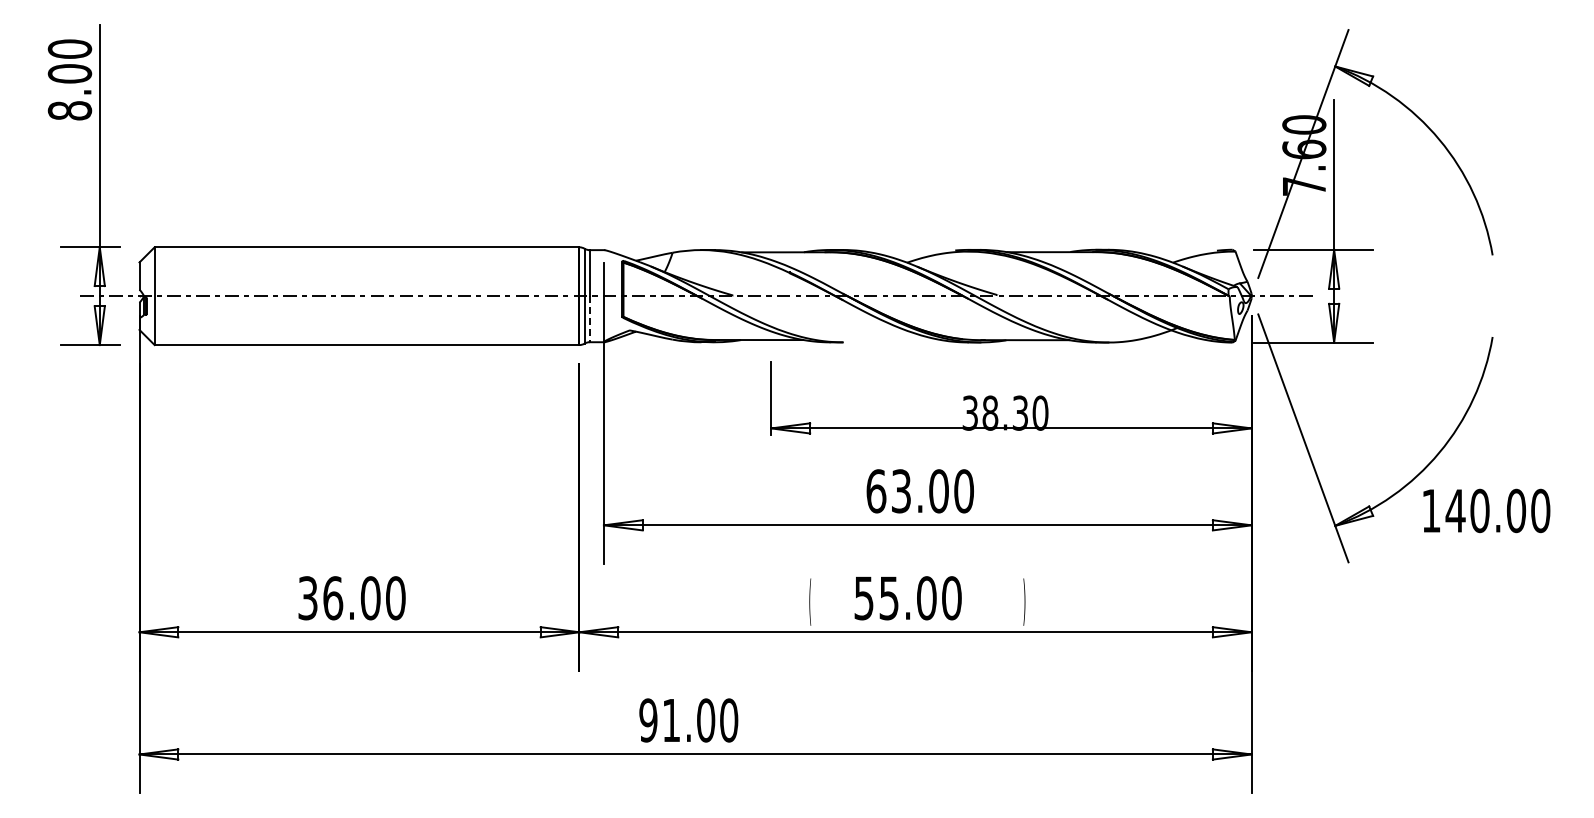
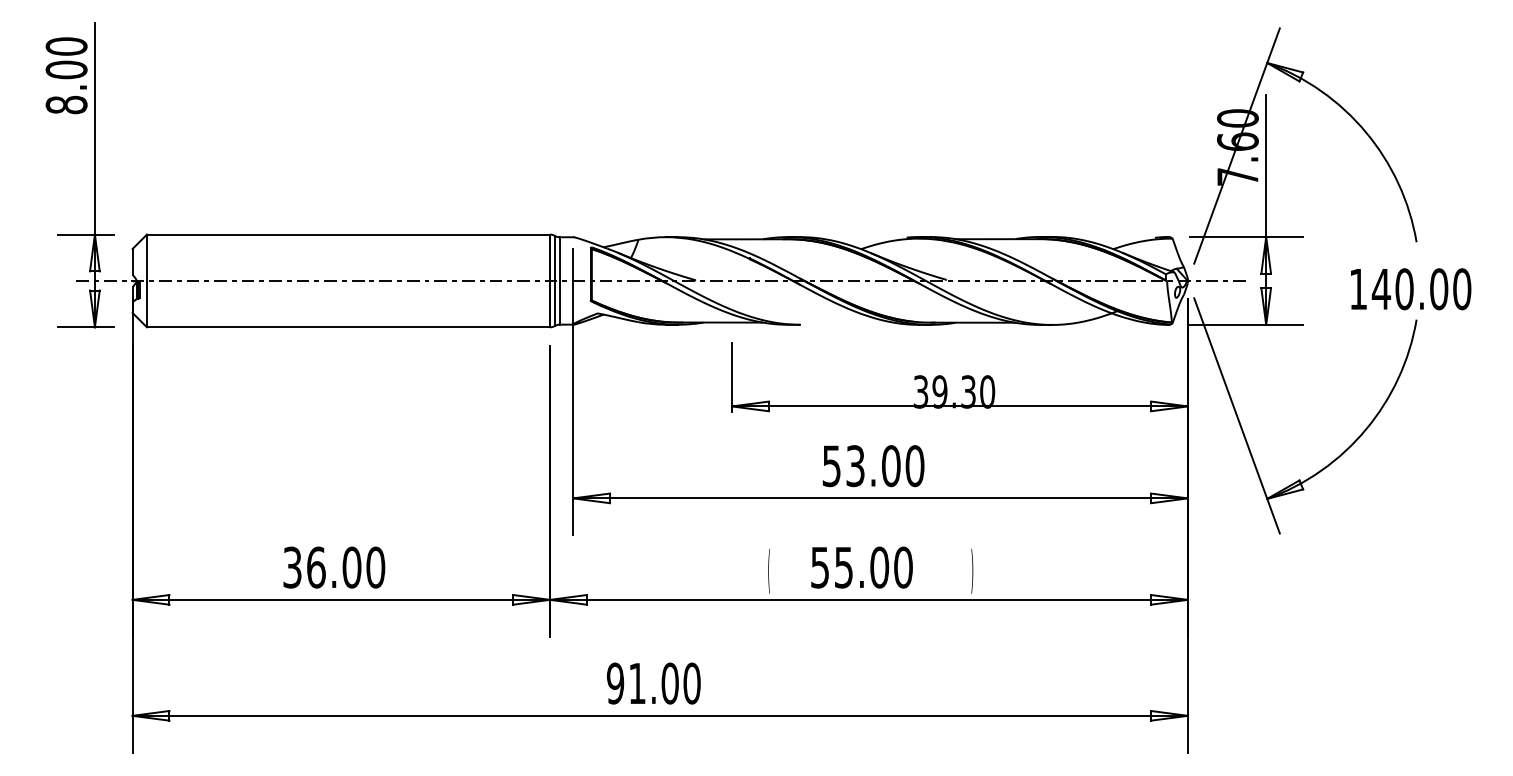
line: (589, 319) -> (559, 303), dashed -> solid
text: (990, 412) -> (940, 391), 38.30 -> 39.30
text: (876, 491) -> (831, 466), 63.00 -> 53.00
text: (1486, 510) -> (1410, 288), moved

